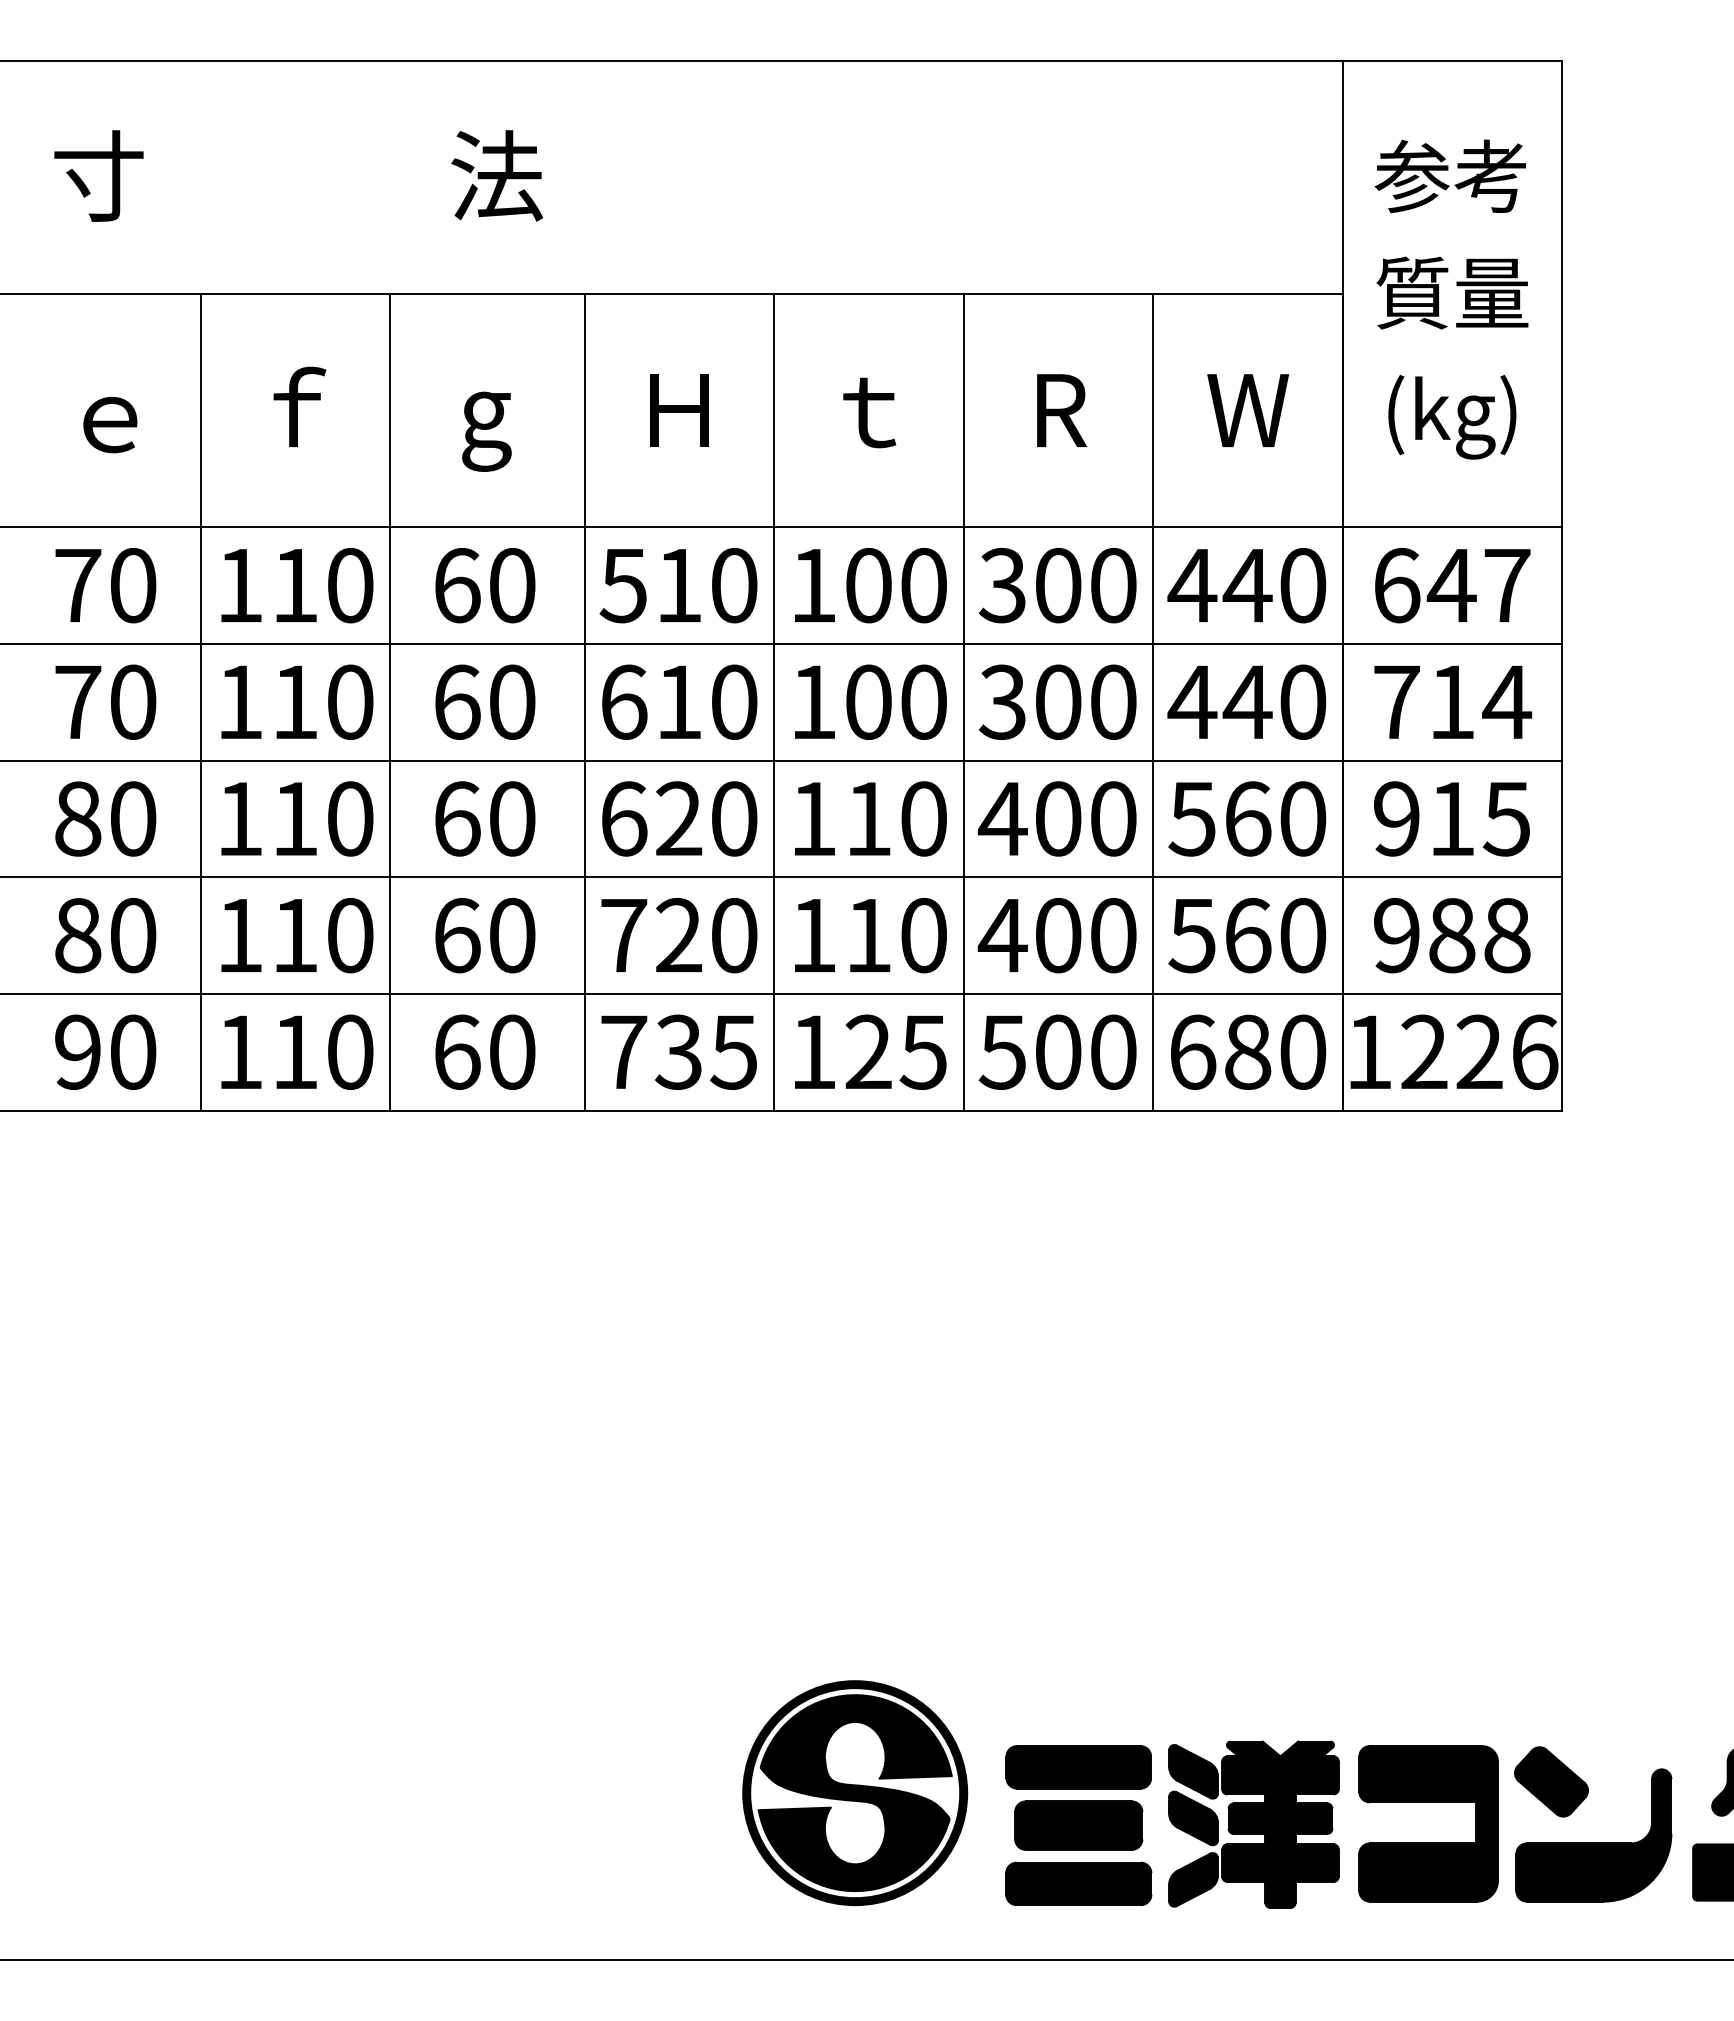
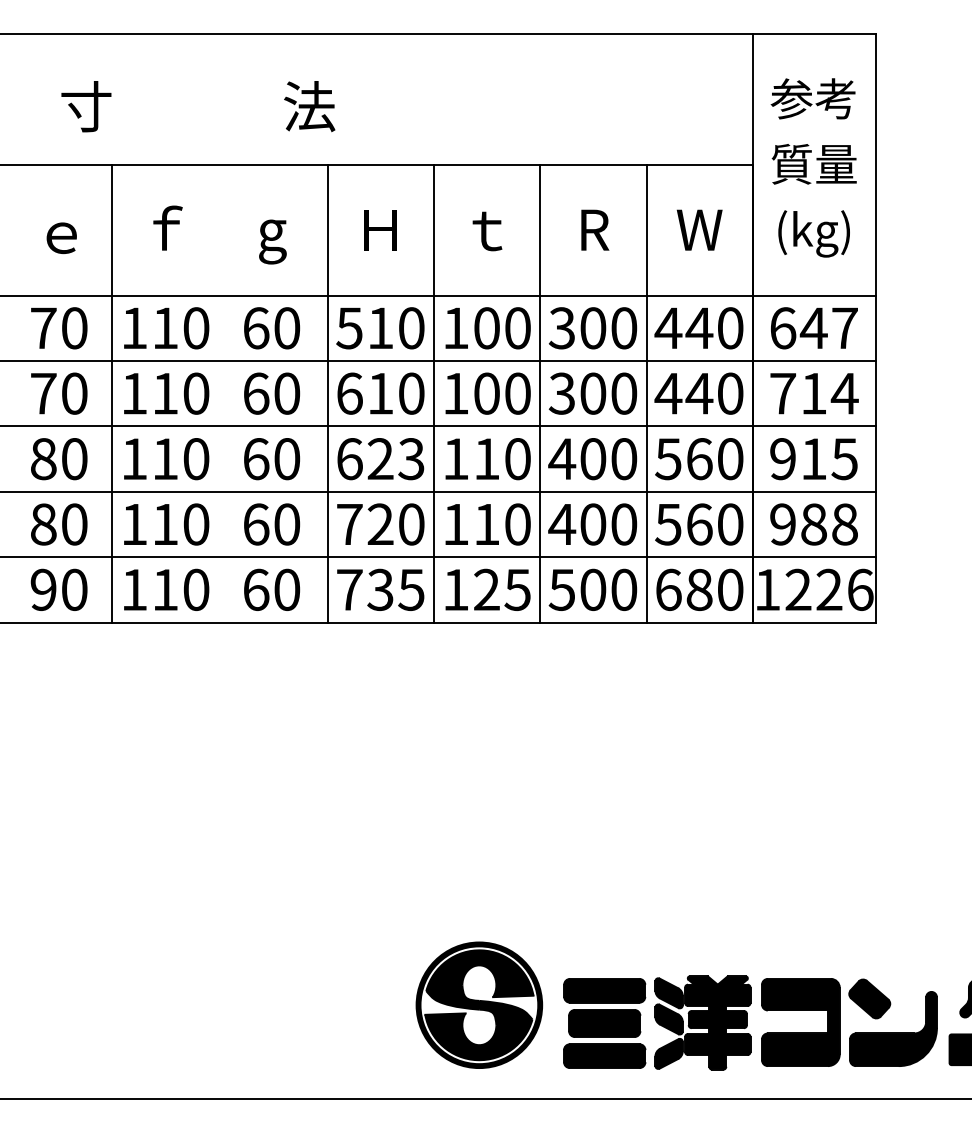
text: (298, 175) -> (198, 106), moved
line: (389, 701) -> (218, 393), removed
text: (734, 819) -> (411, 459), 620 -> 623

